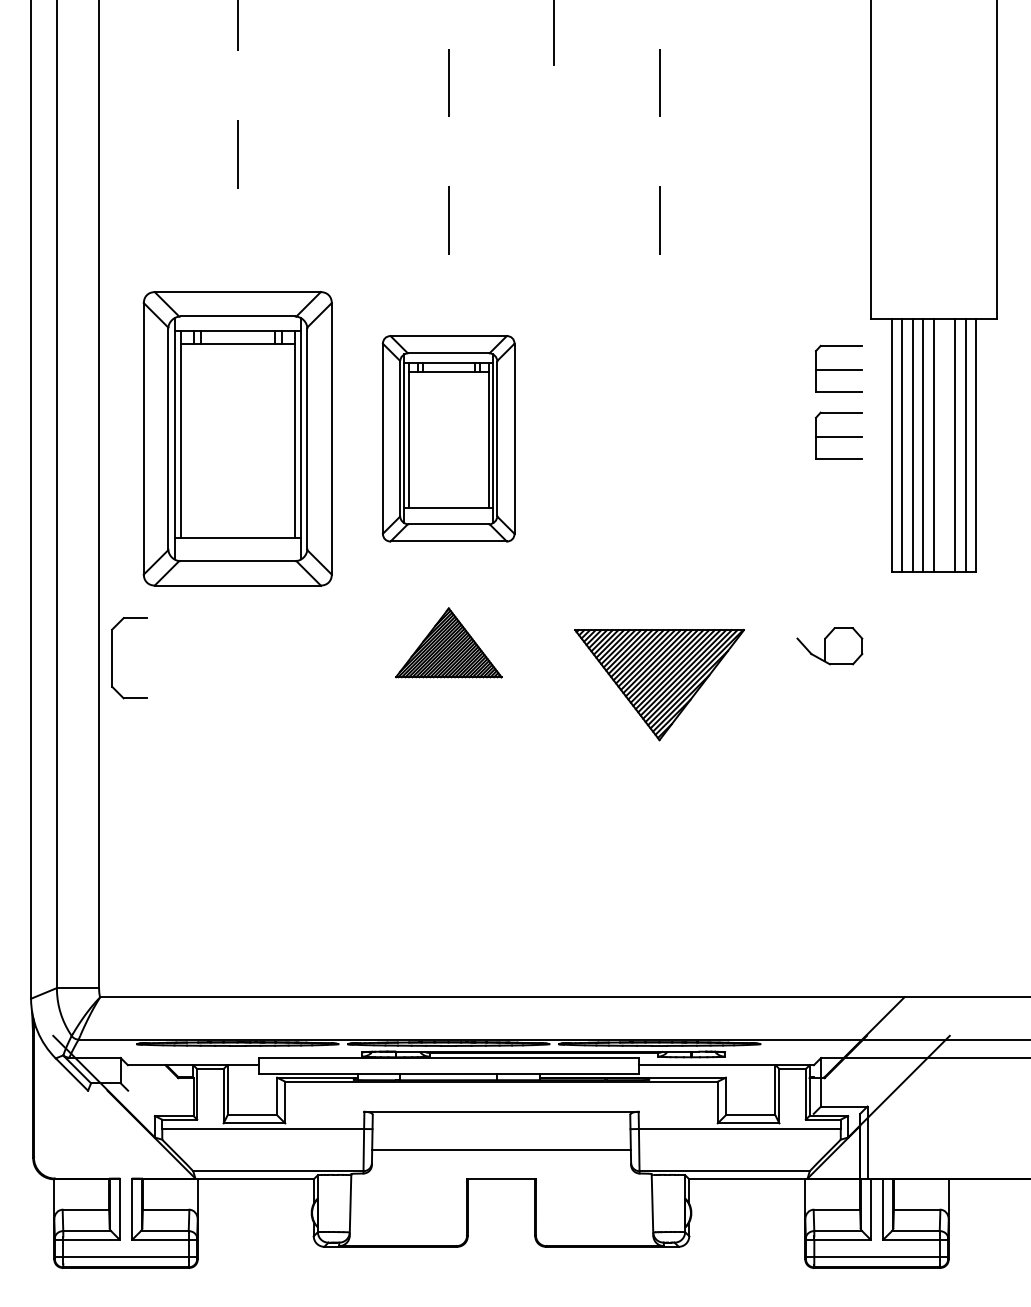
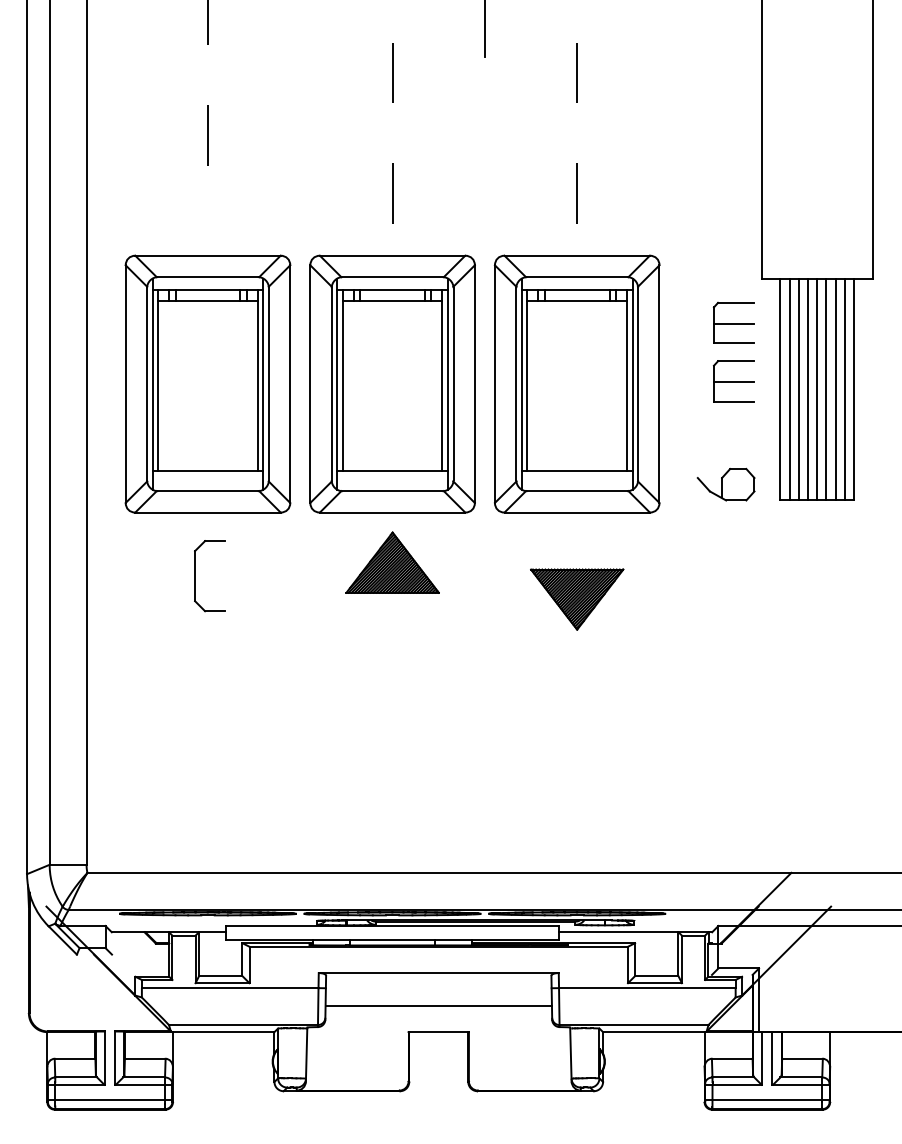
part: (448, 438) -> (392, 383), size x1.43
part: (658, 438) -> (576, 383), added
line: (944, 444) -> (826, 389), added
part: (829, 646) -> (725, 484), moved
part: (112, 658) -> (195, 576), moved
part: (660, 684) -> (577, 599), size x0.62

